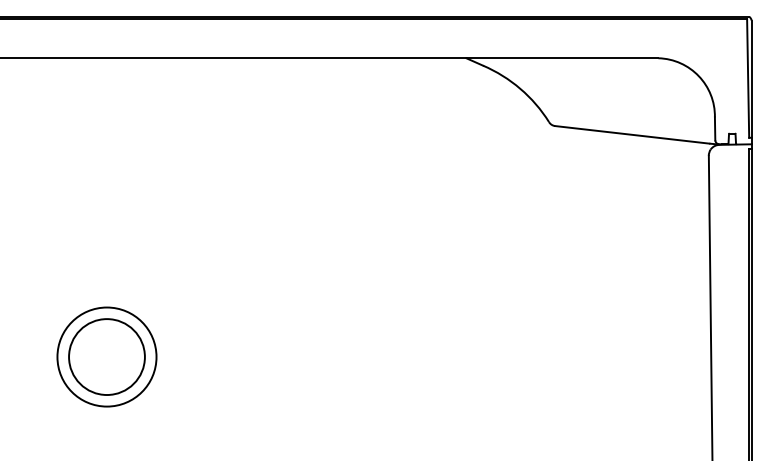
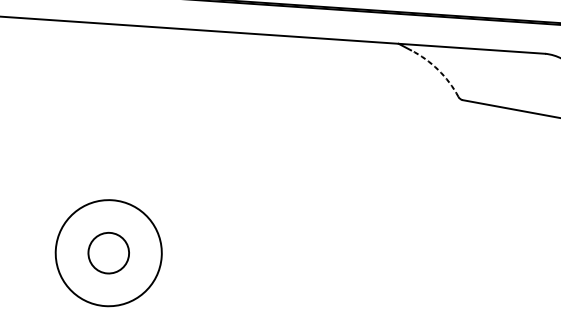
arc: (520, 88) -> (438, 69), solid -> dashed
circle: (106, 356) -> (108, 252), size x1.4
circle: (106, 357) -> (108, 253), size x0.7

